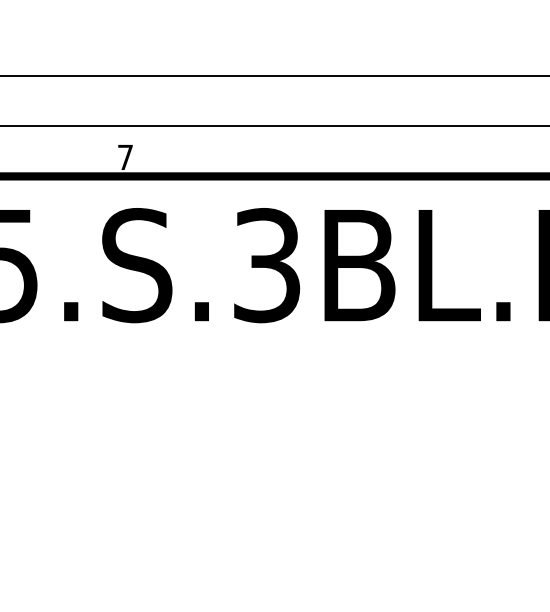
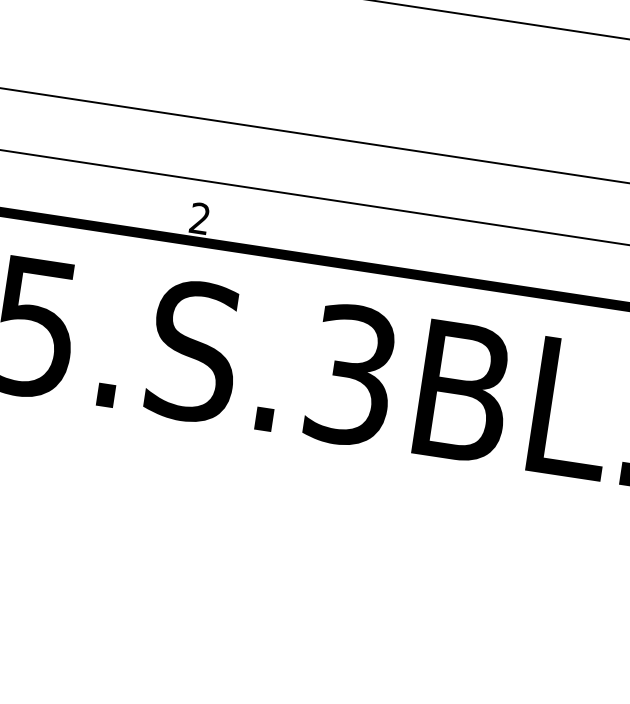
text: (125, 156) -> (200, 217), 7 -> 2

